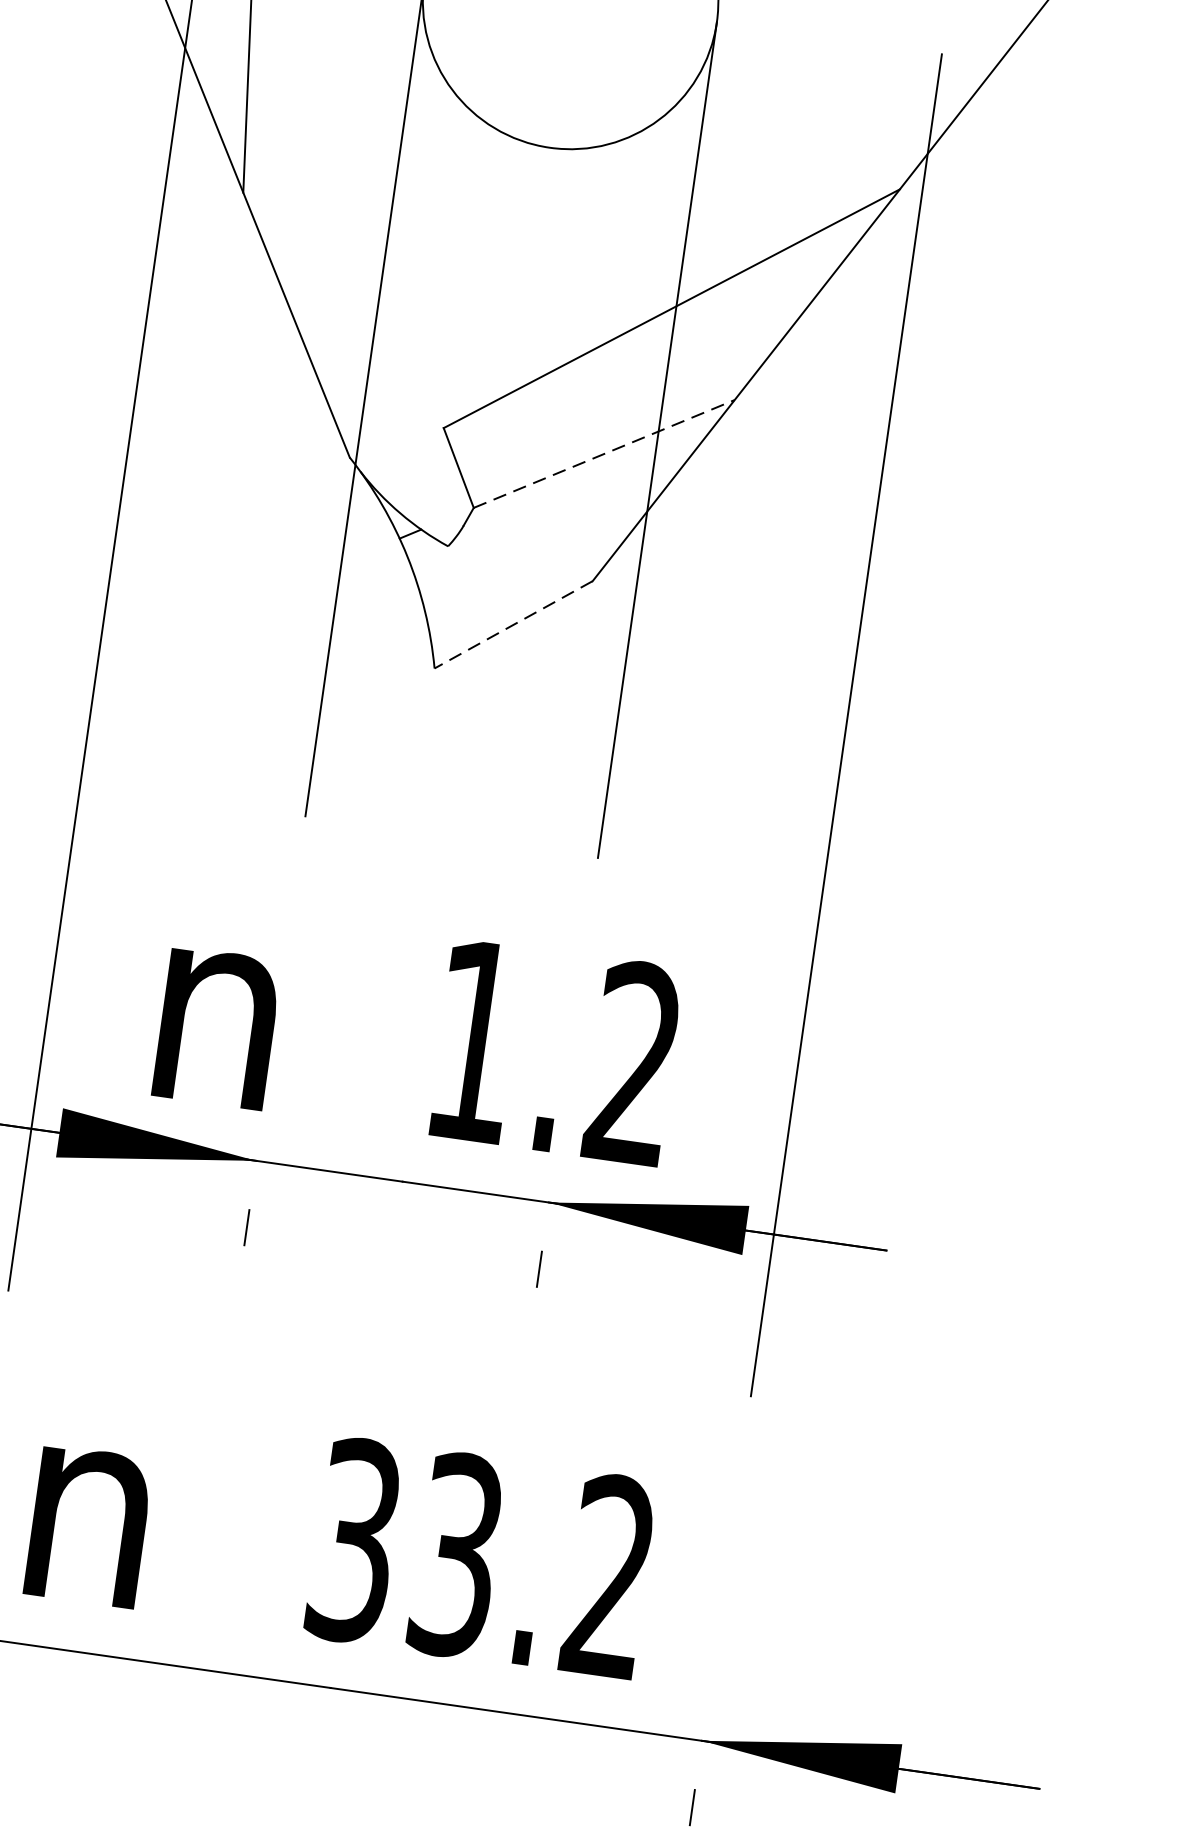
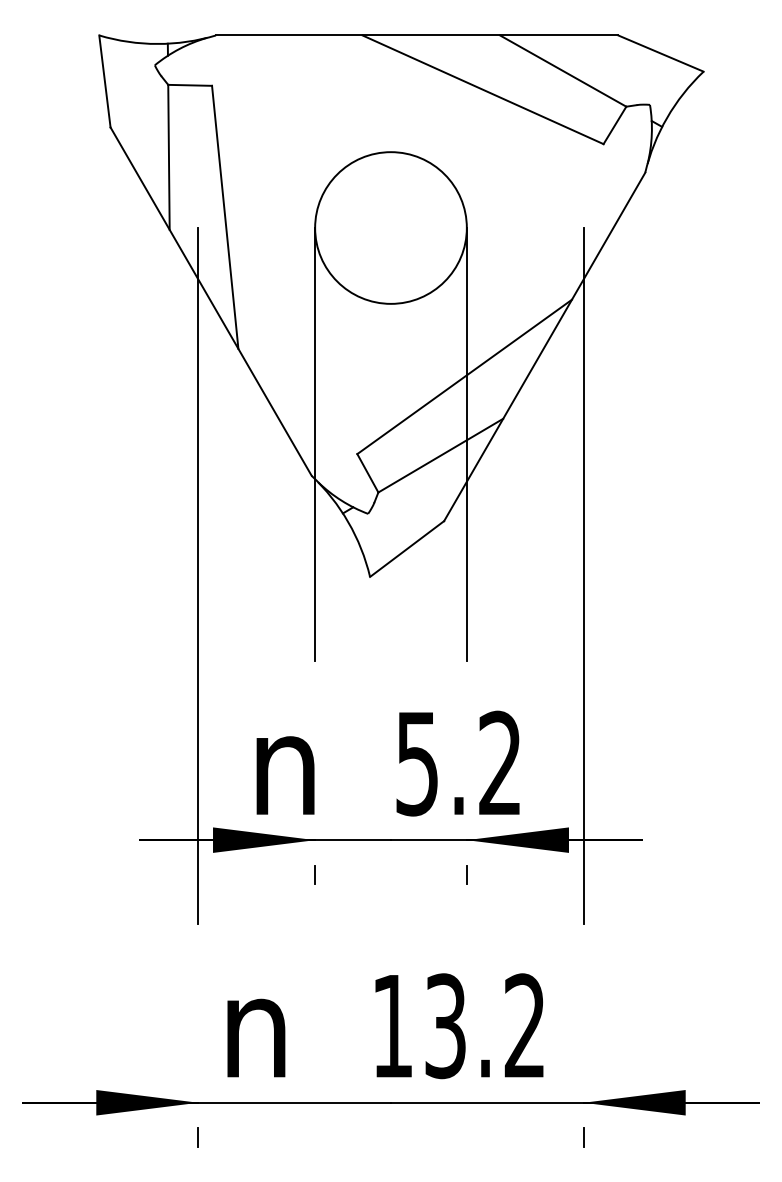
line: (605, 453) -> (441, 455), dashed -> solid
line: (512, 625) -> (406, 549), dashed -> solid
text: (472, 1042) -> (416, 764), 1.2 -> 5.2
text: (354, 1541) -> (392, 1026), 33.2 -> 13.2

